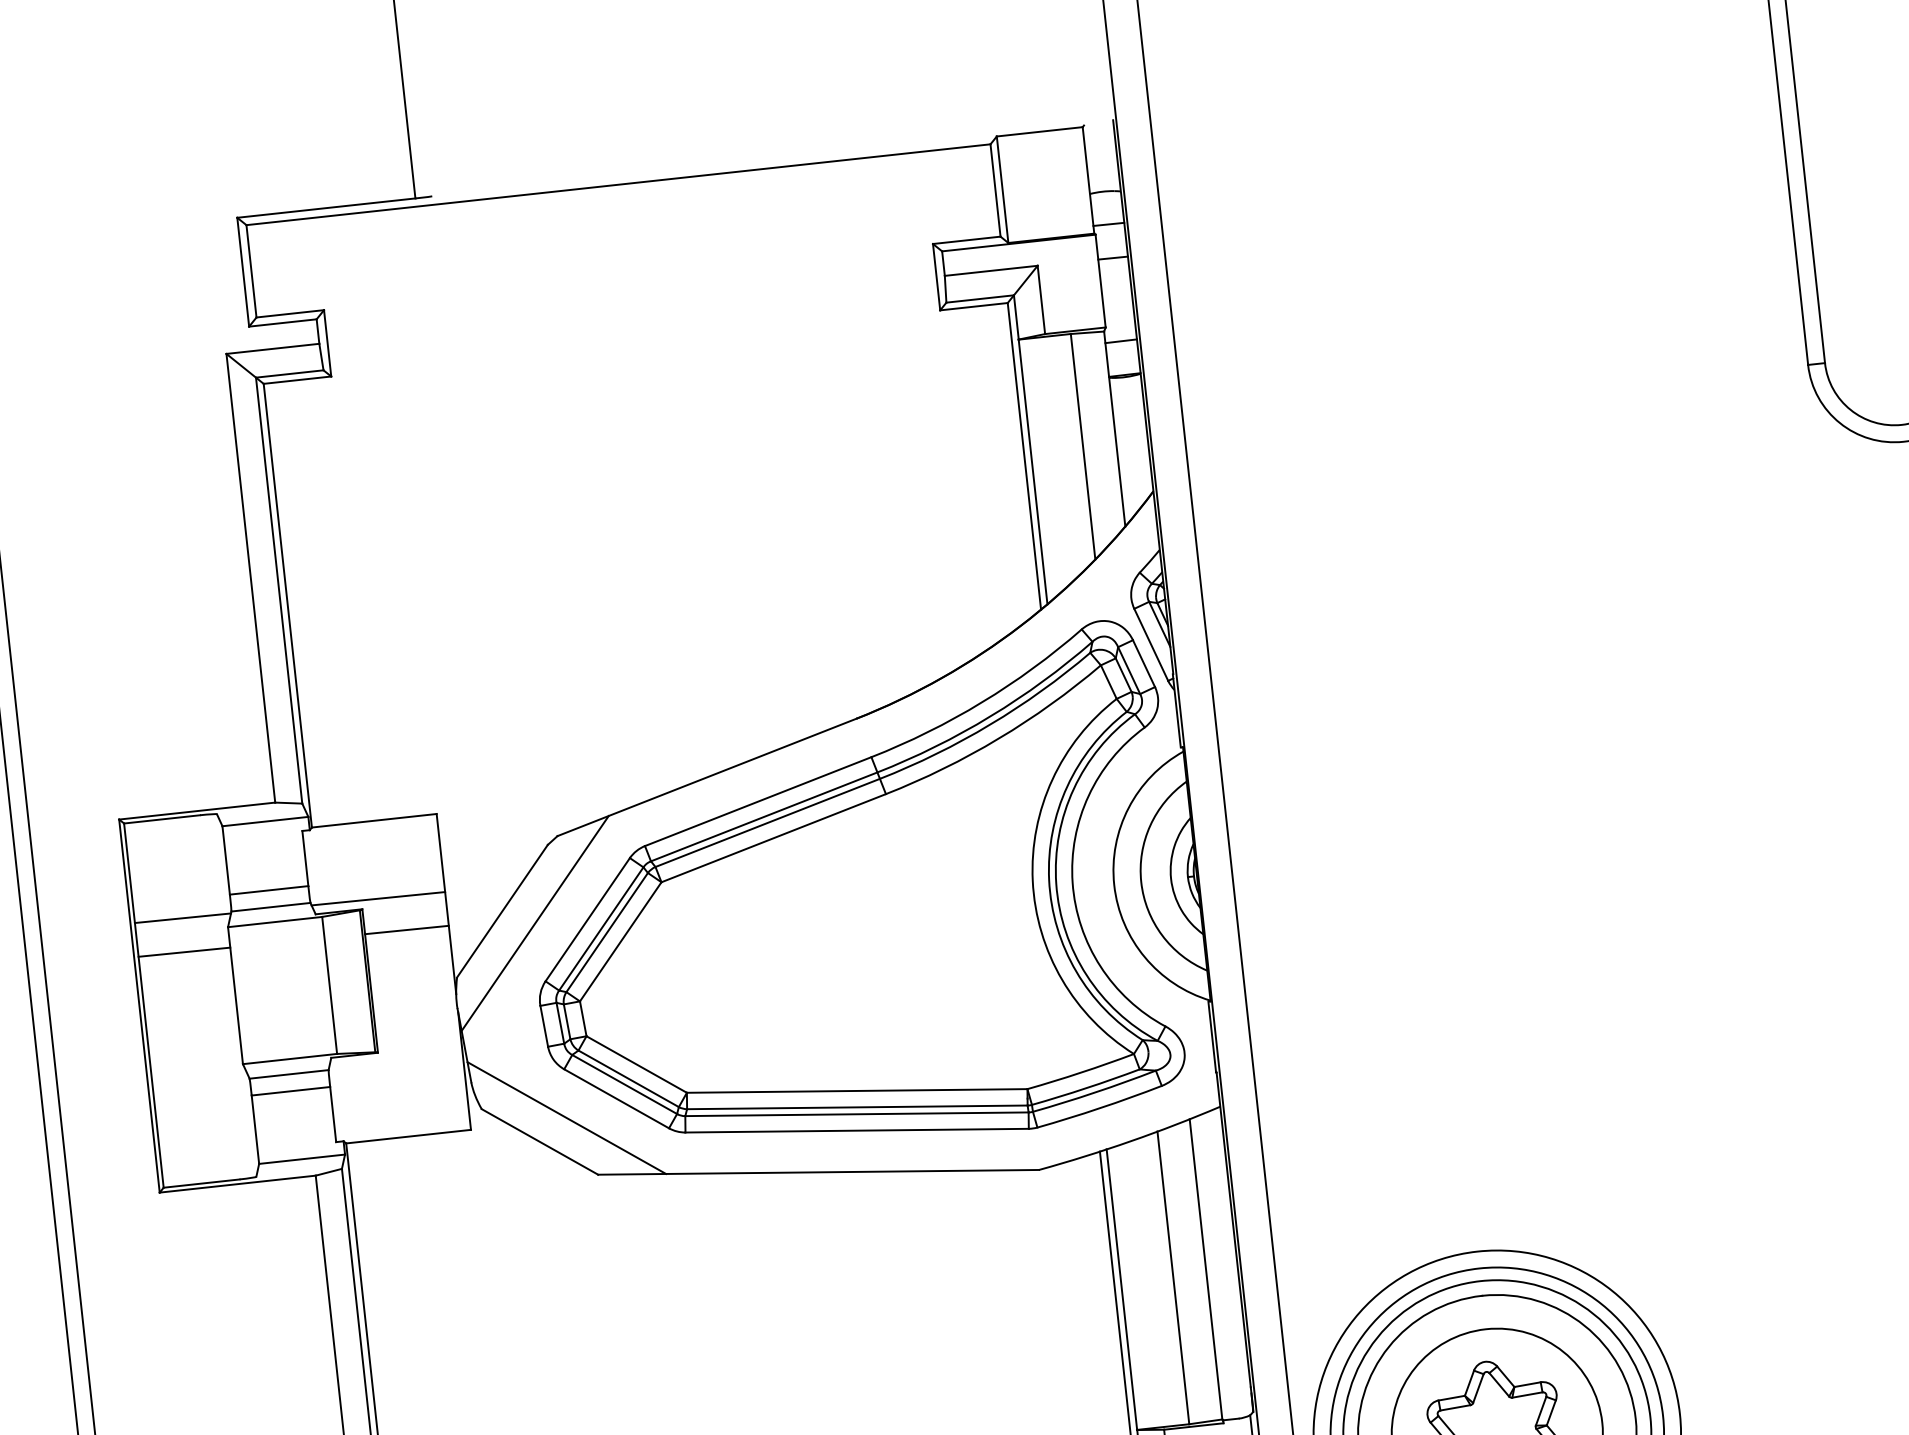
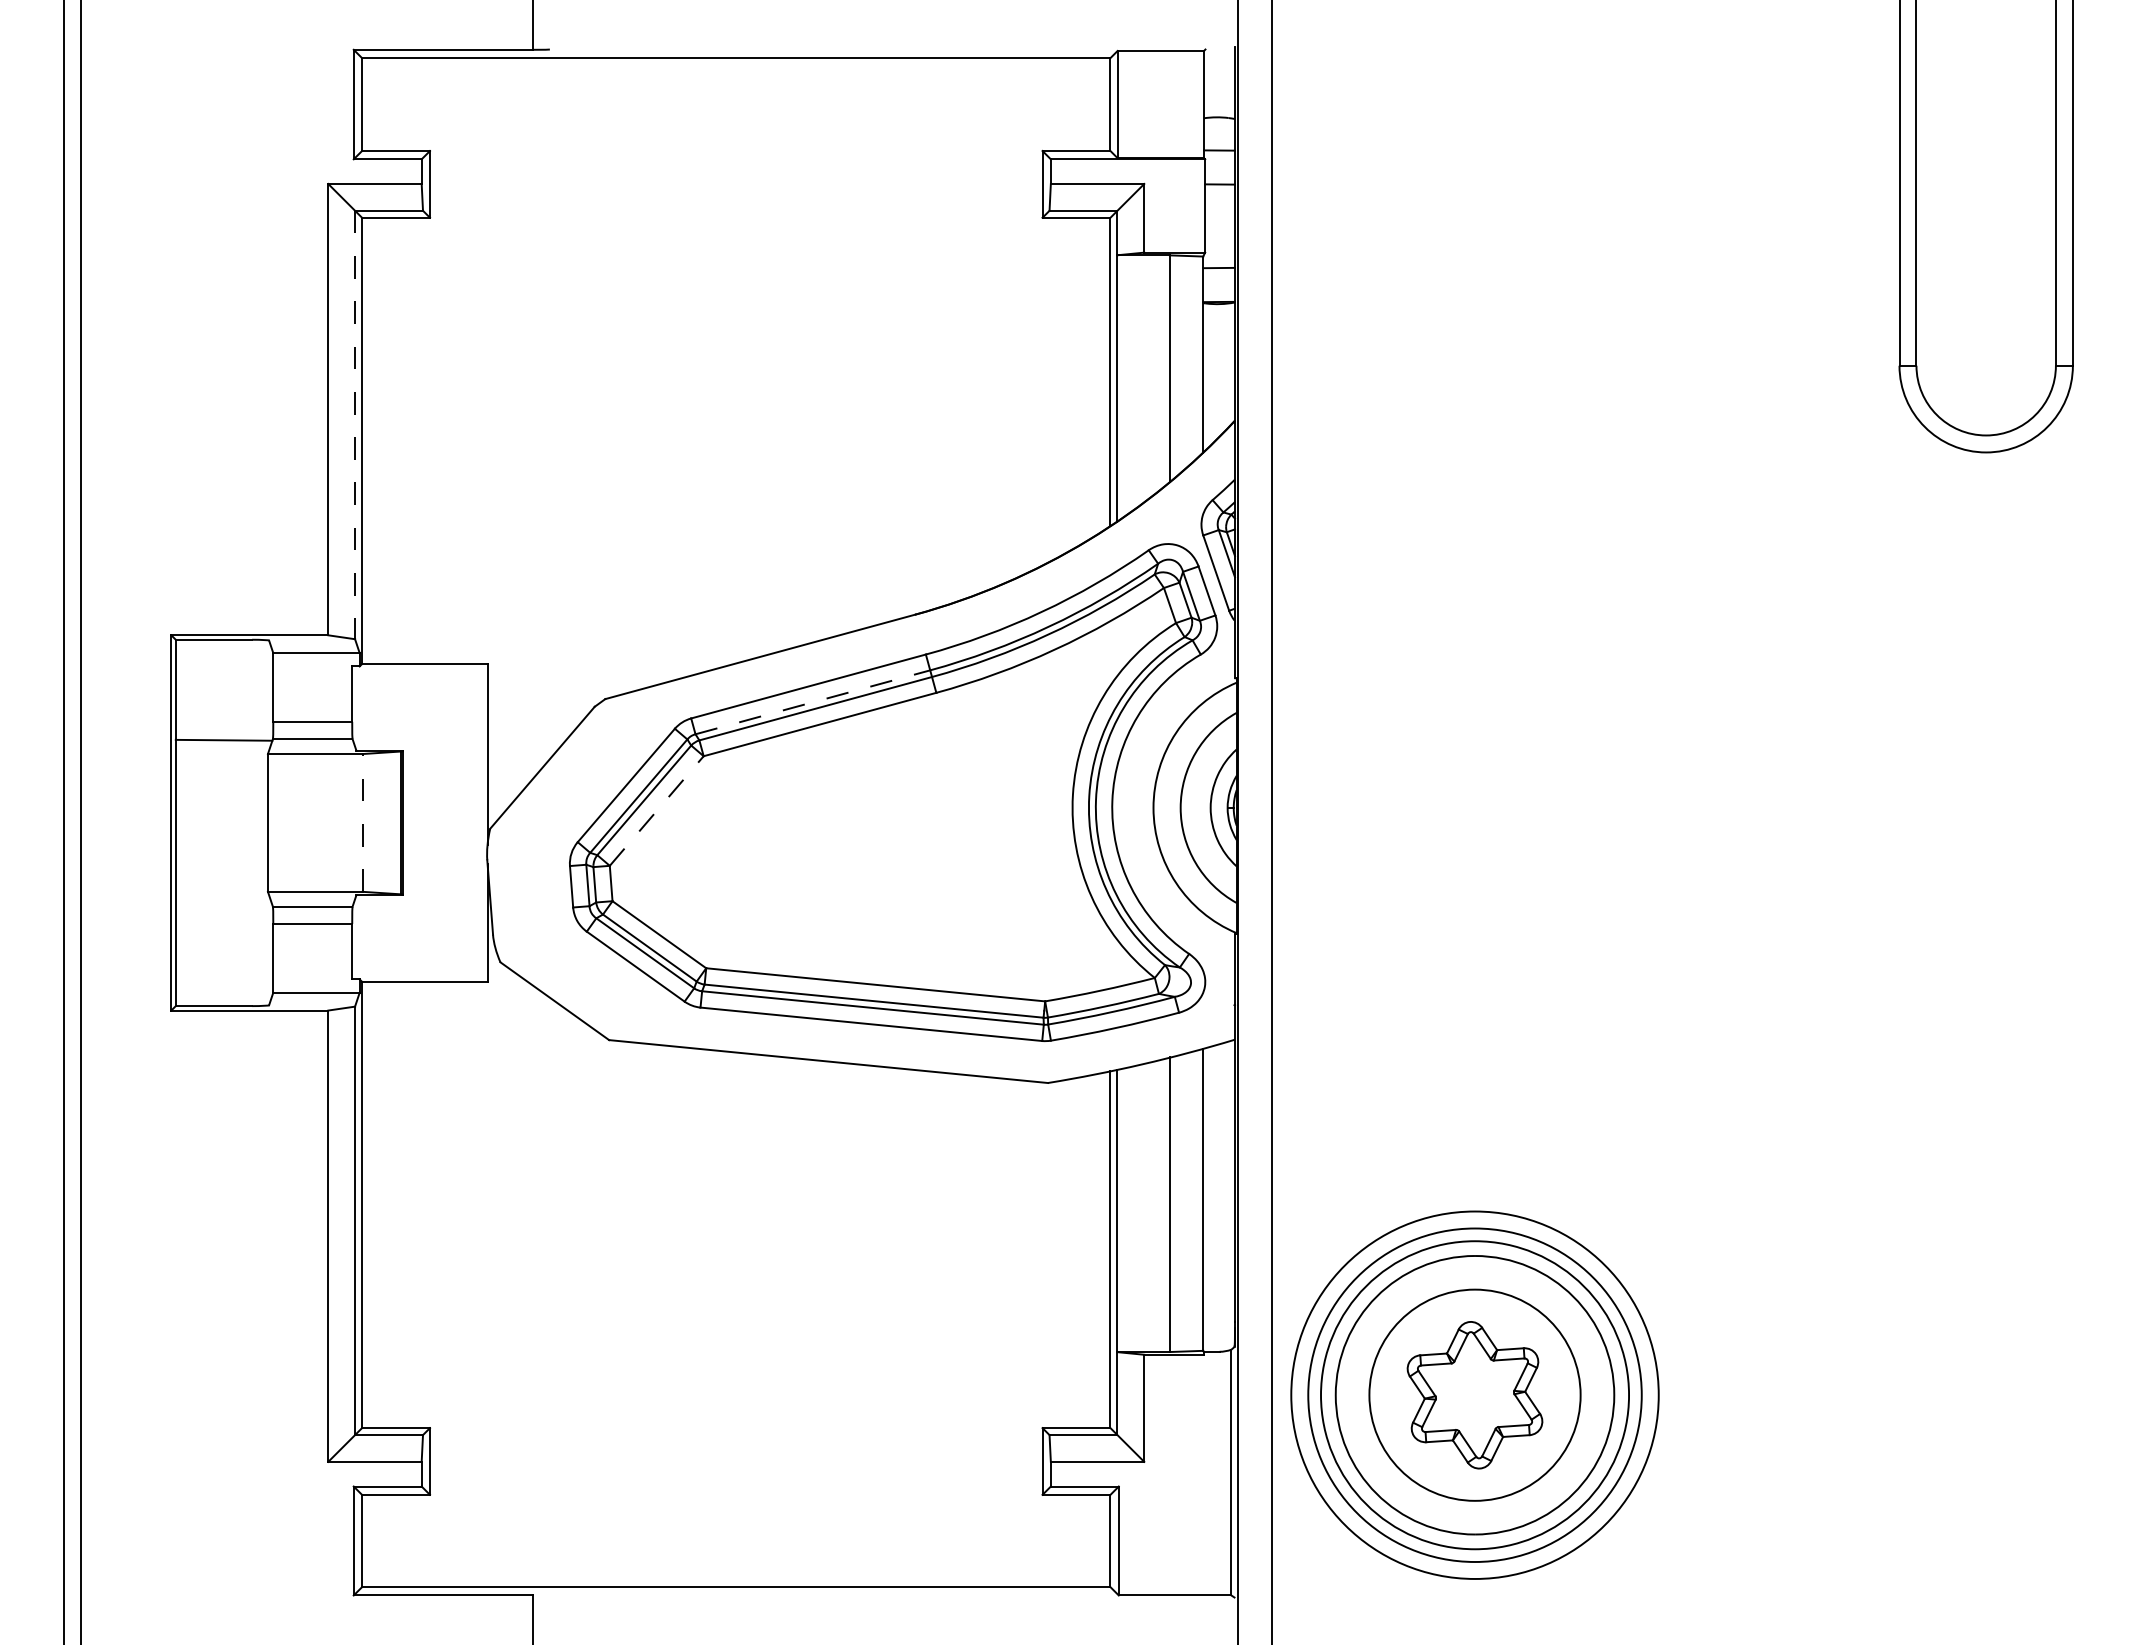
line: (279, 591) -> (355, 425), solid -> dashed
line: (763, 817) -> (812, 702), solid -> dashed
line: (378, 898) -> (420, 741), removed
line: (535, 923) -> (573, 783), removed
line: (406, 929) -> (445, 775), removed
line: (621, 941) -> (657, 810), solid -> dashed
line: (183, 951) -> (221, 773), removed
line: (329, 985) -> (362, 822), solid -> dashed
line: (566, 1118) -> (583, 980), removed

